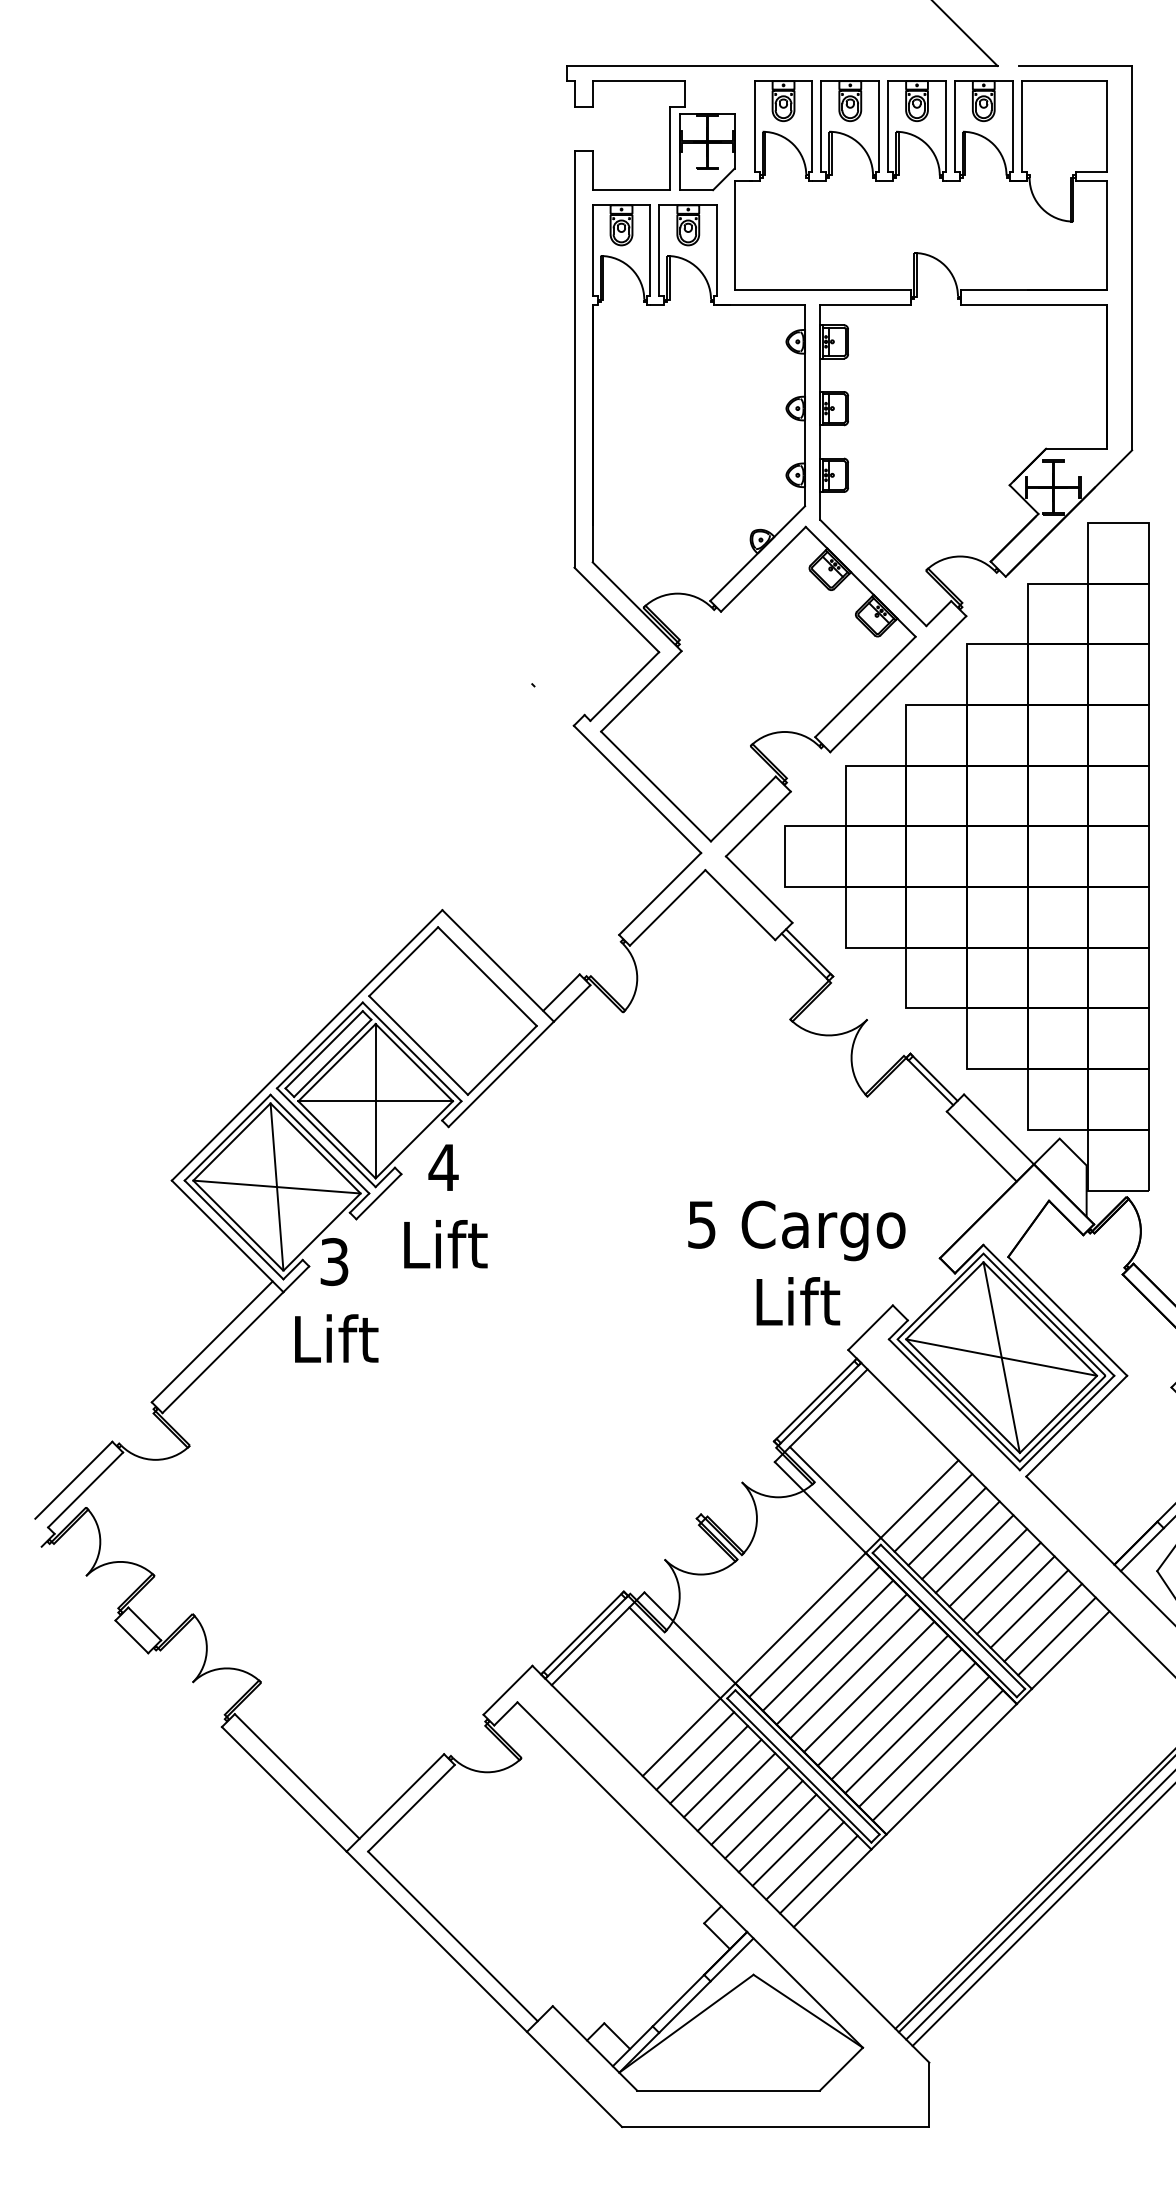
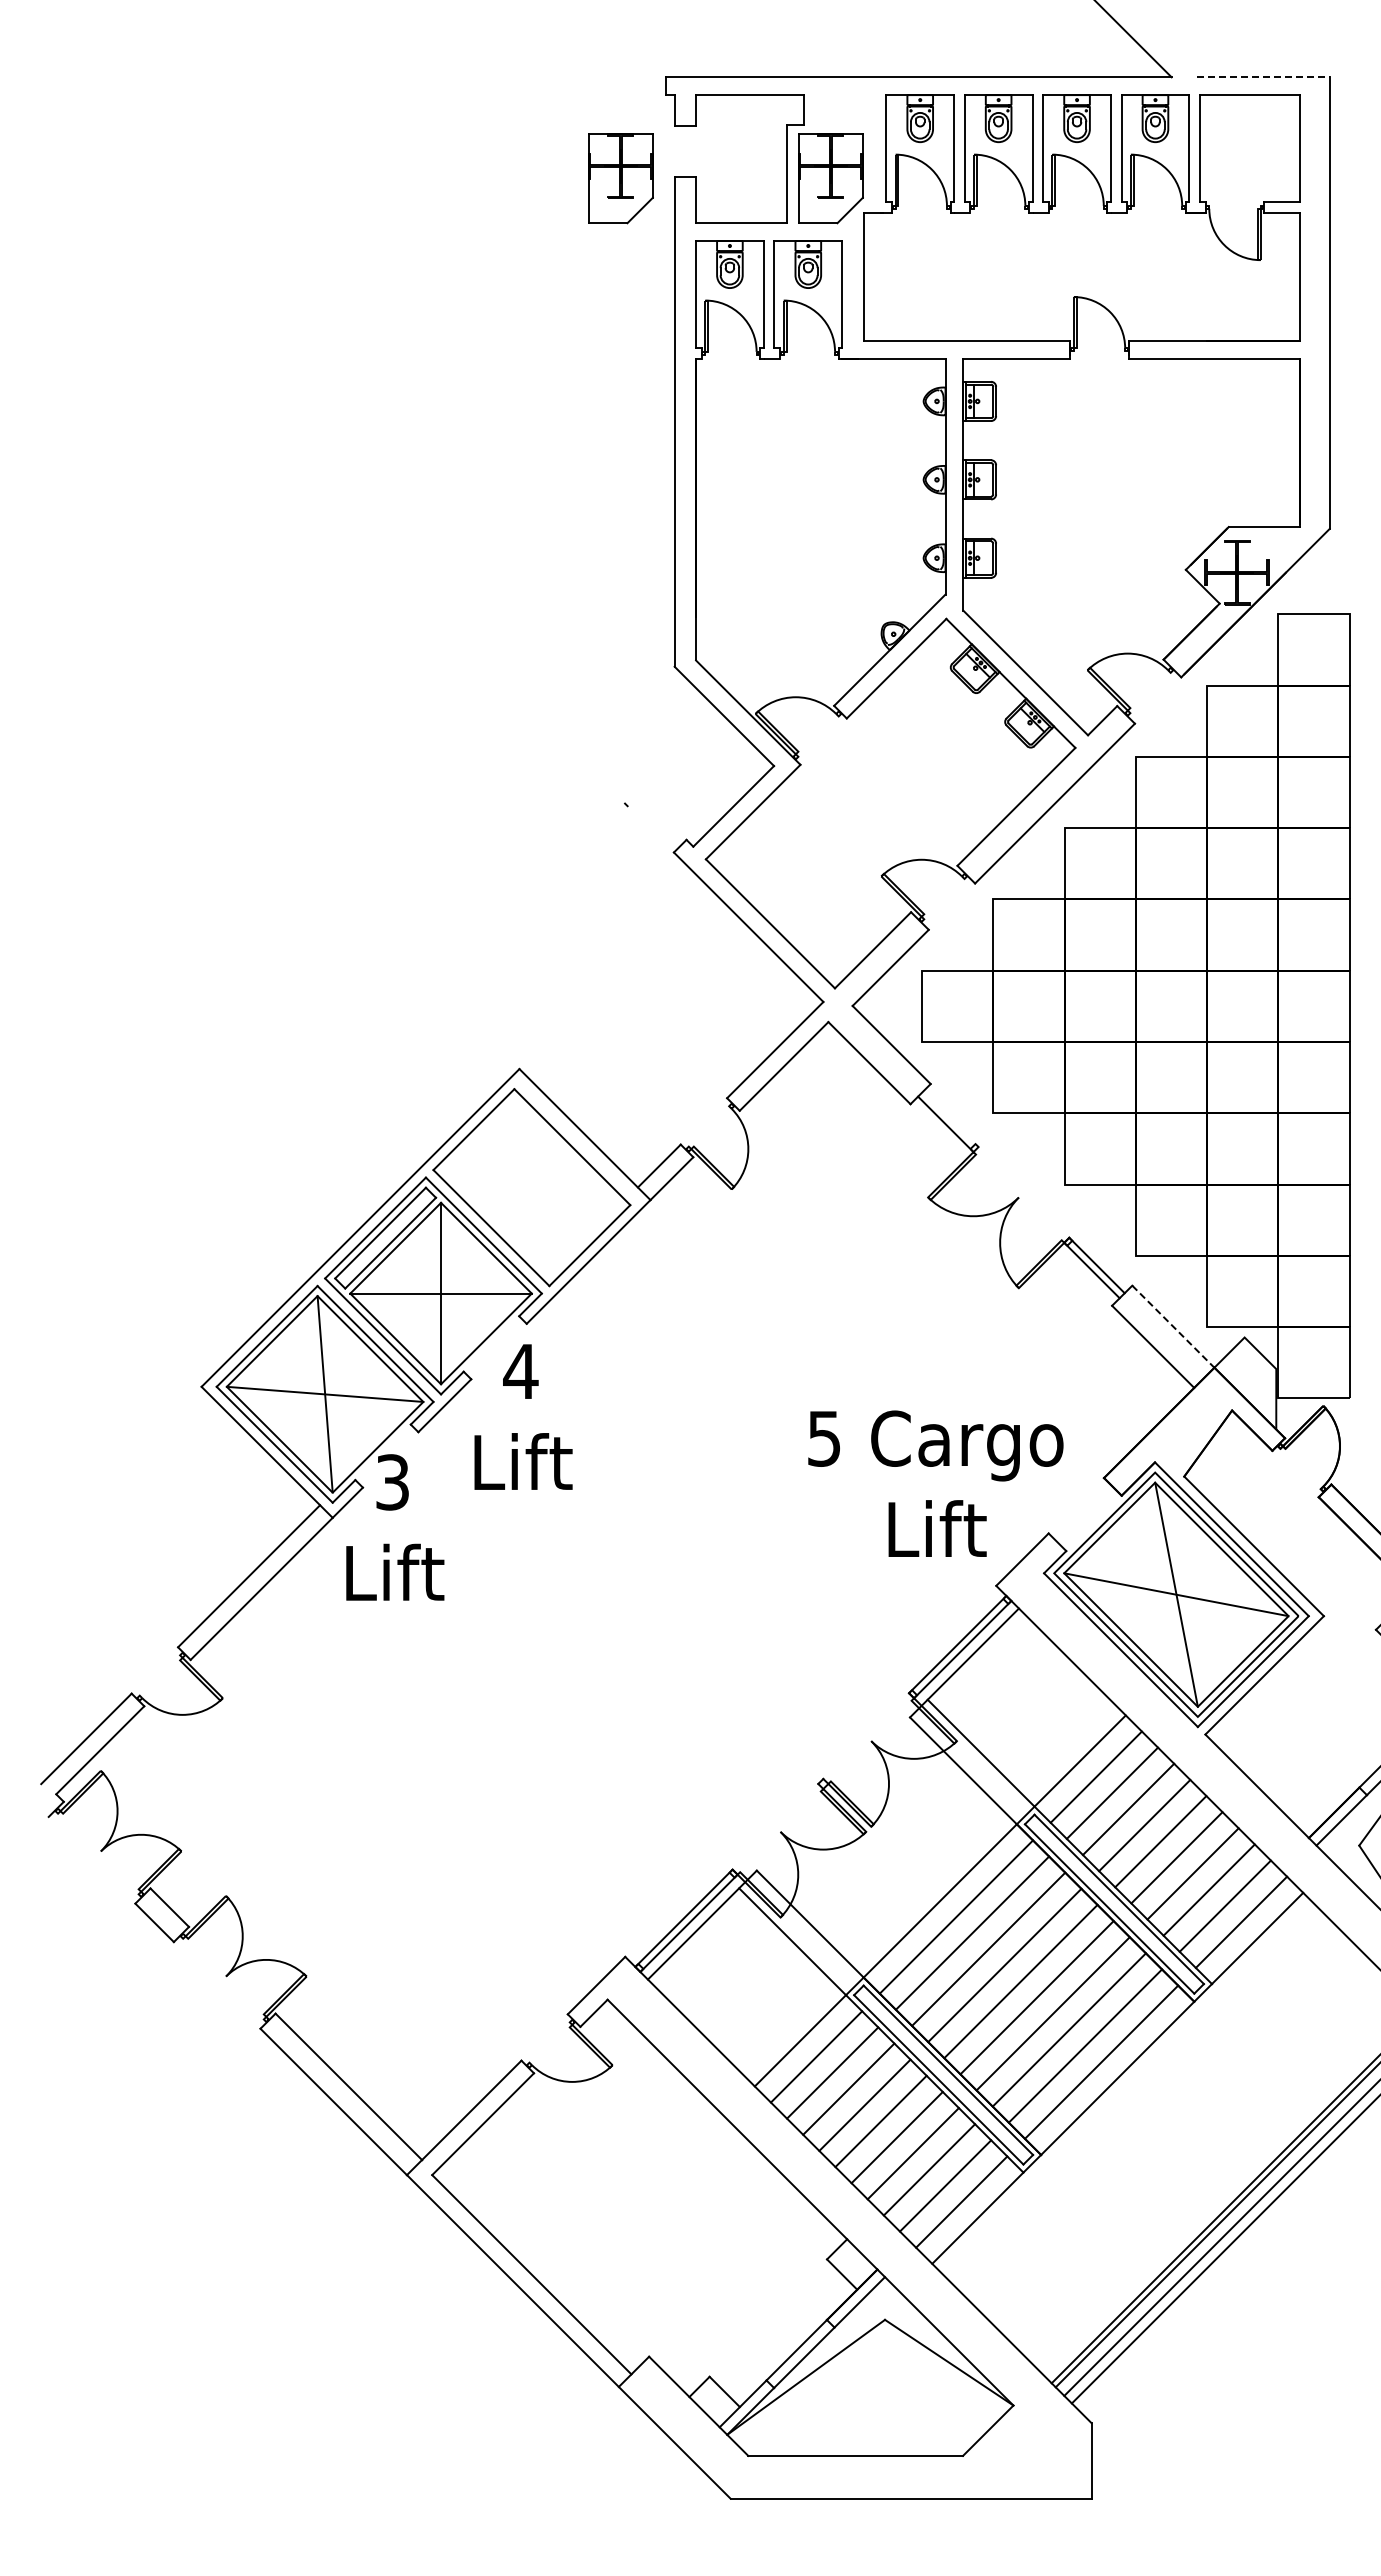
line: (1075, 66) -> (1263, 77), solid -> dashed
part: (528, 152) -> (620, 178), added
line: (809, 953) -> (950, 1119), removed
line: (999, 1130) -> (1173, 1327), solid -> dashed

